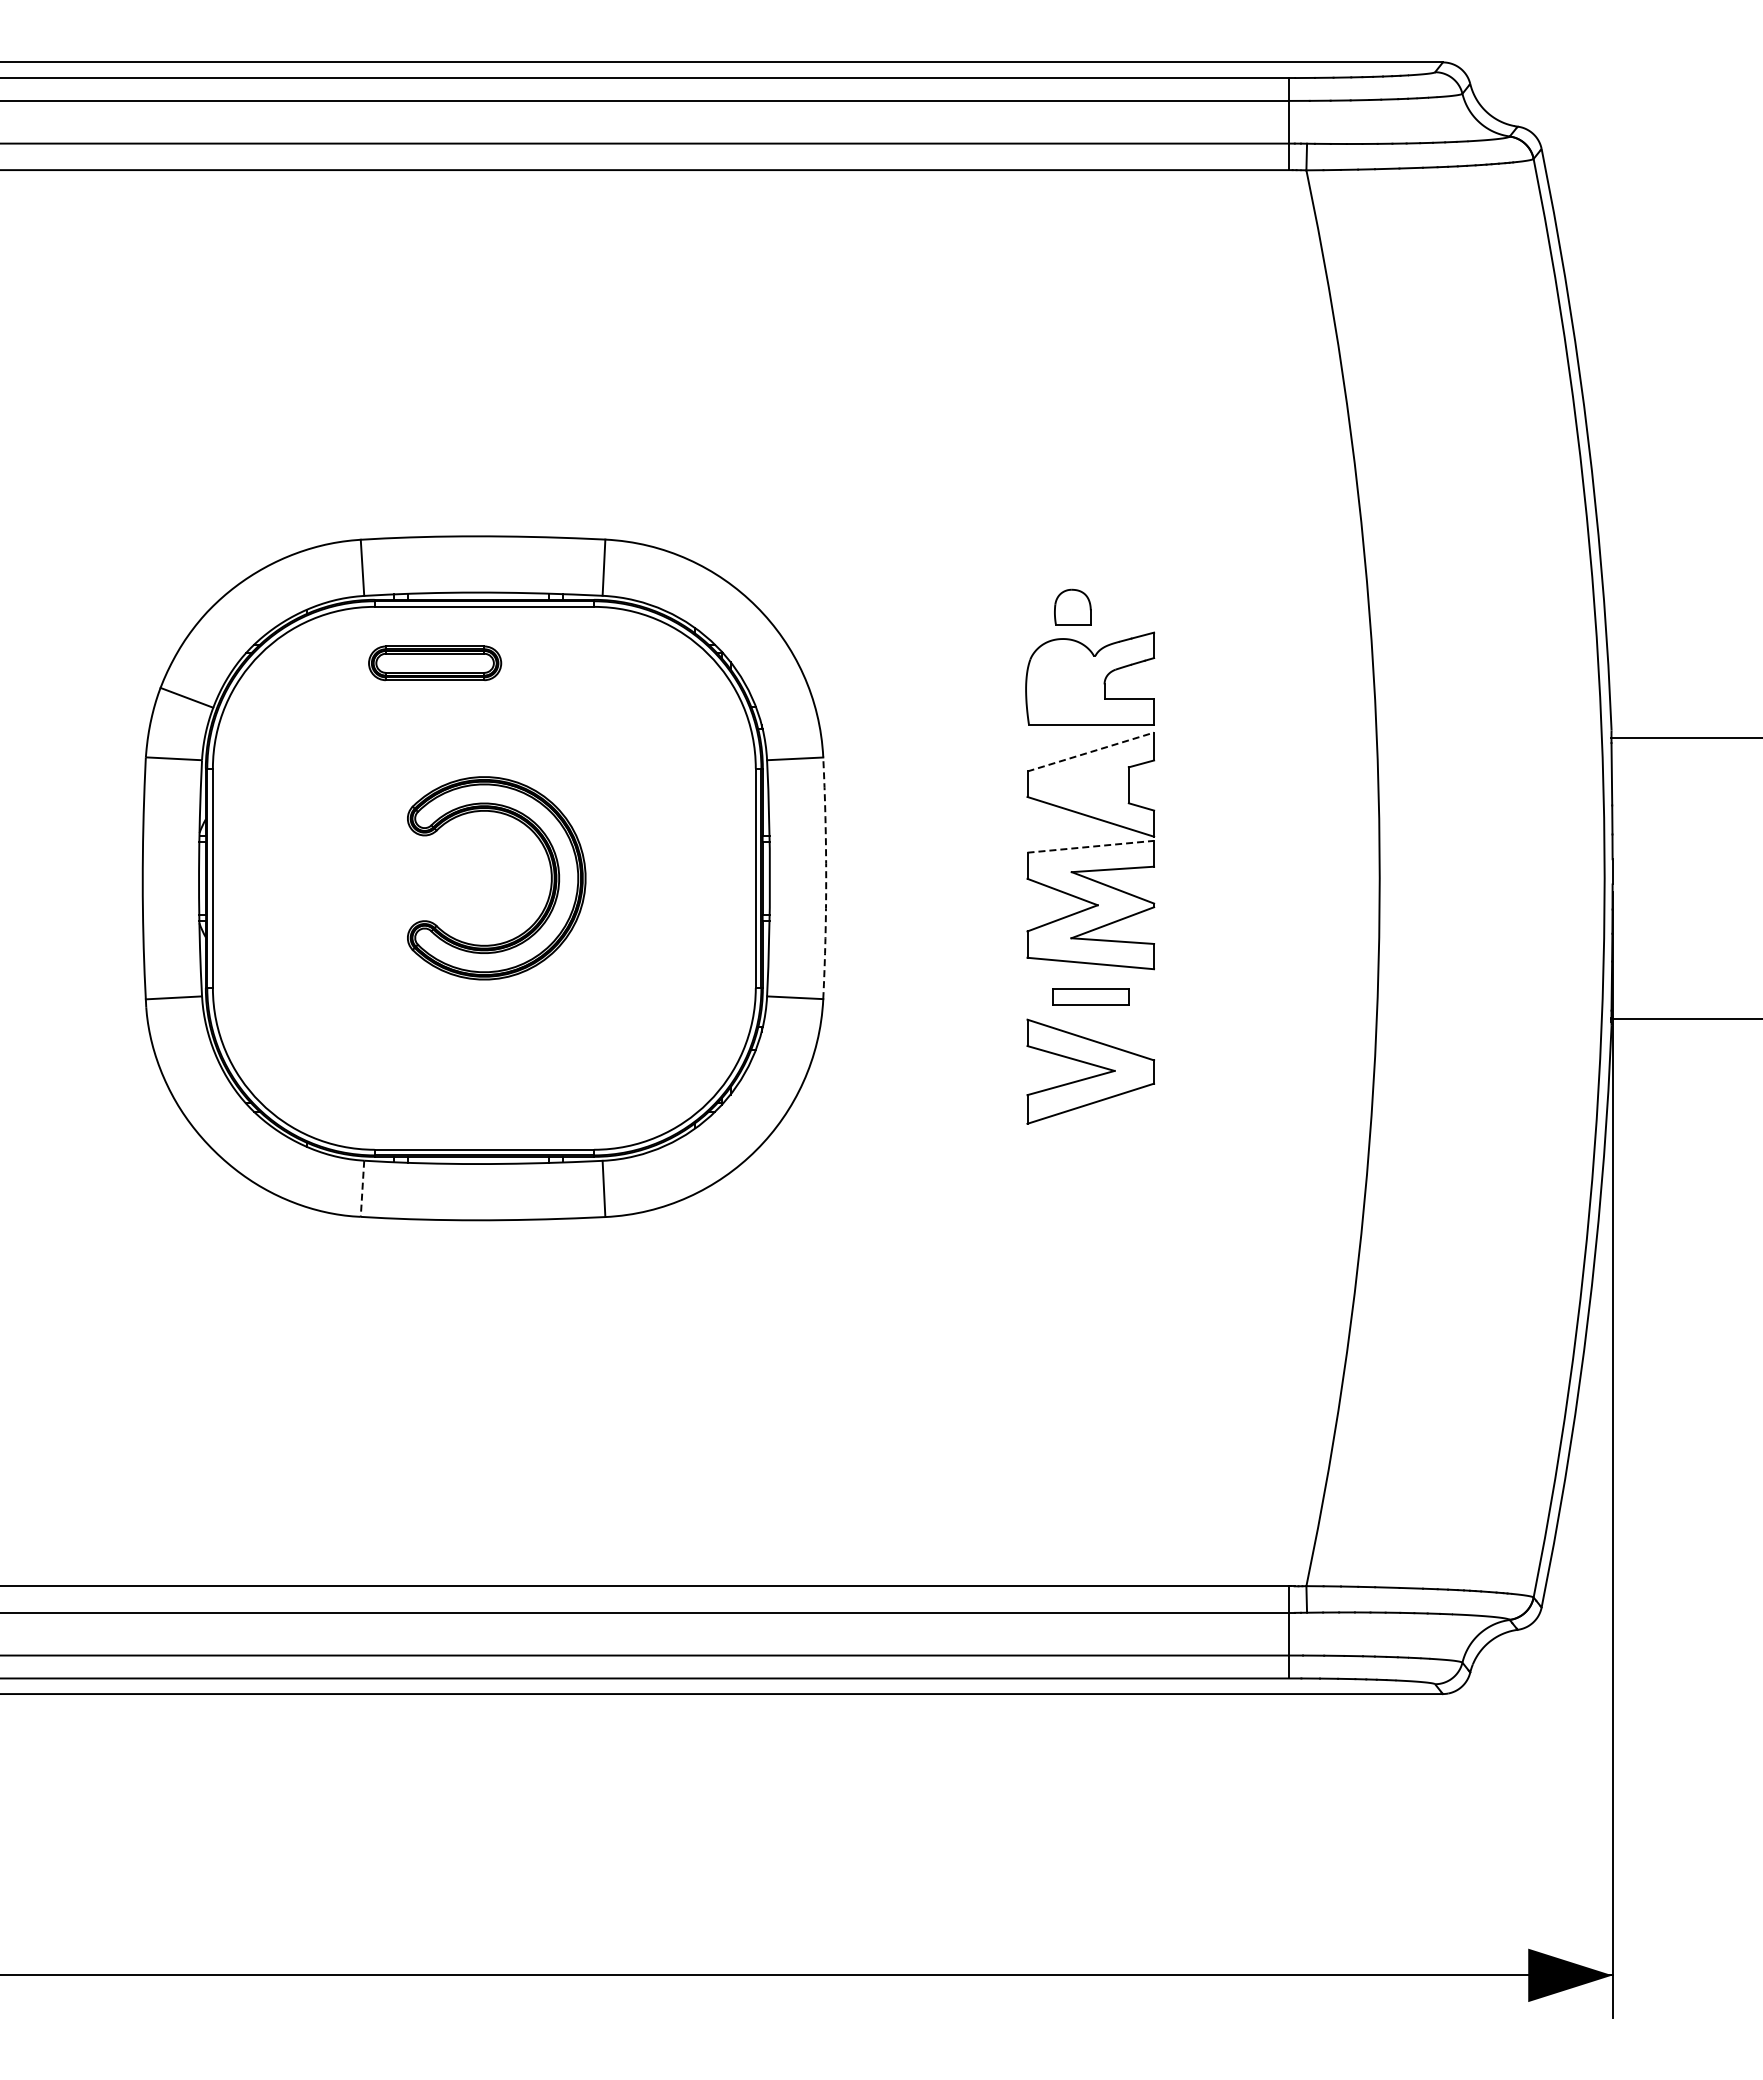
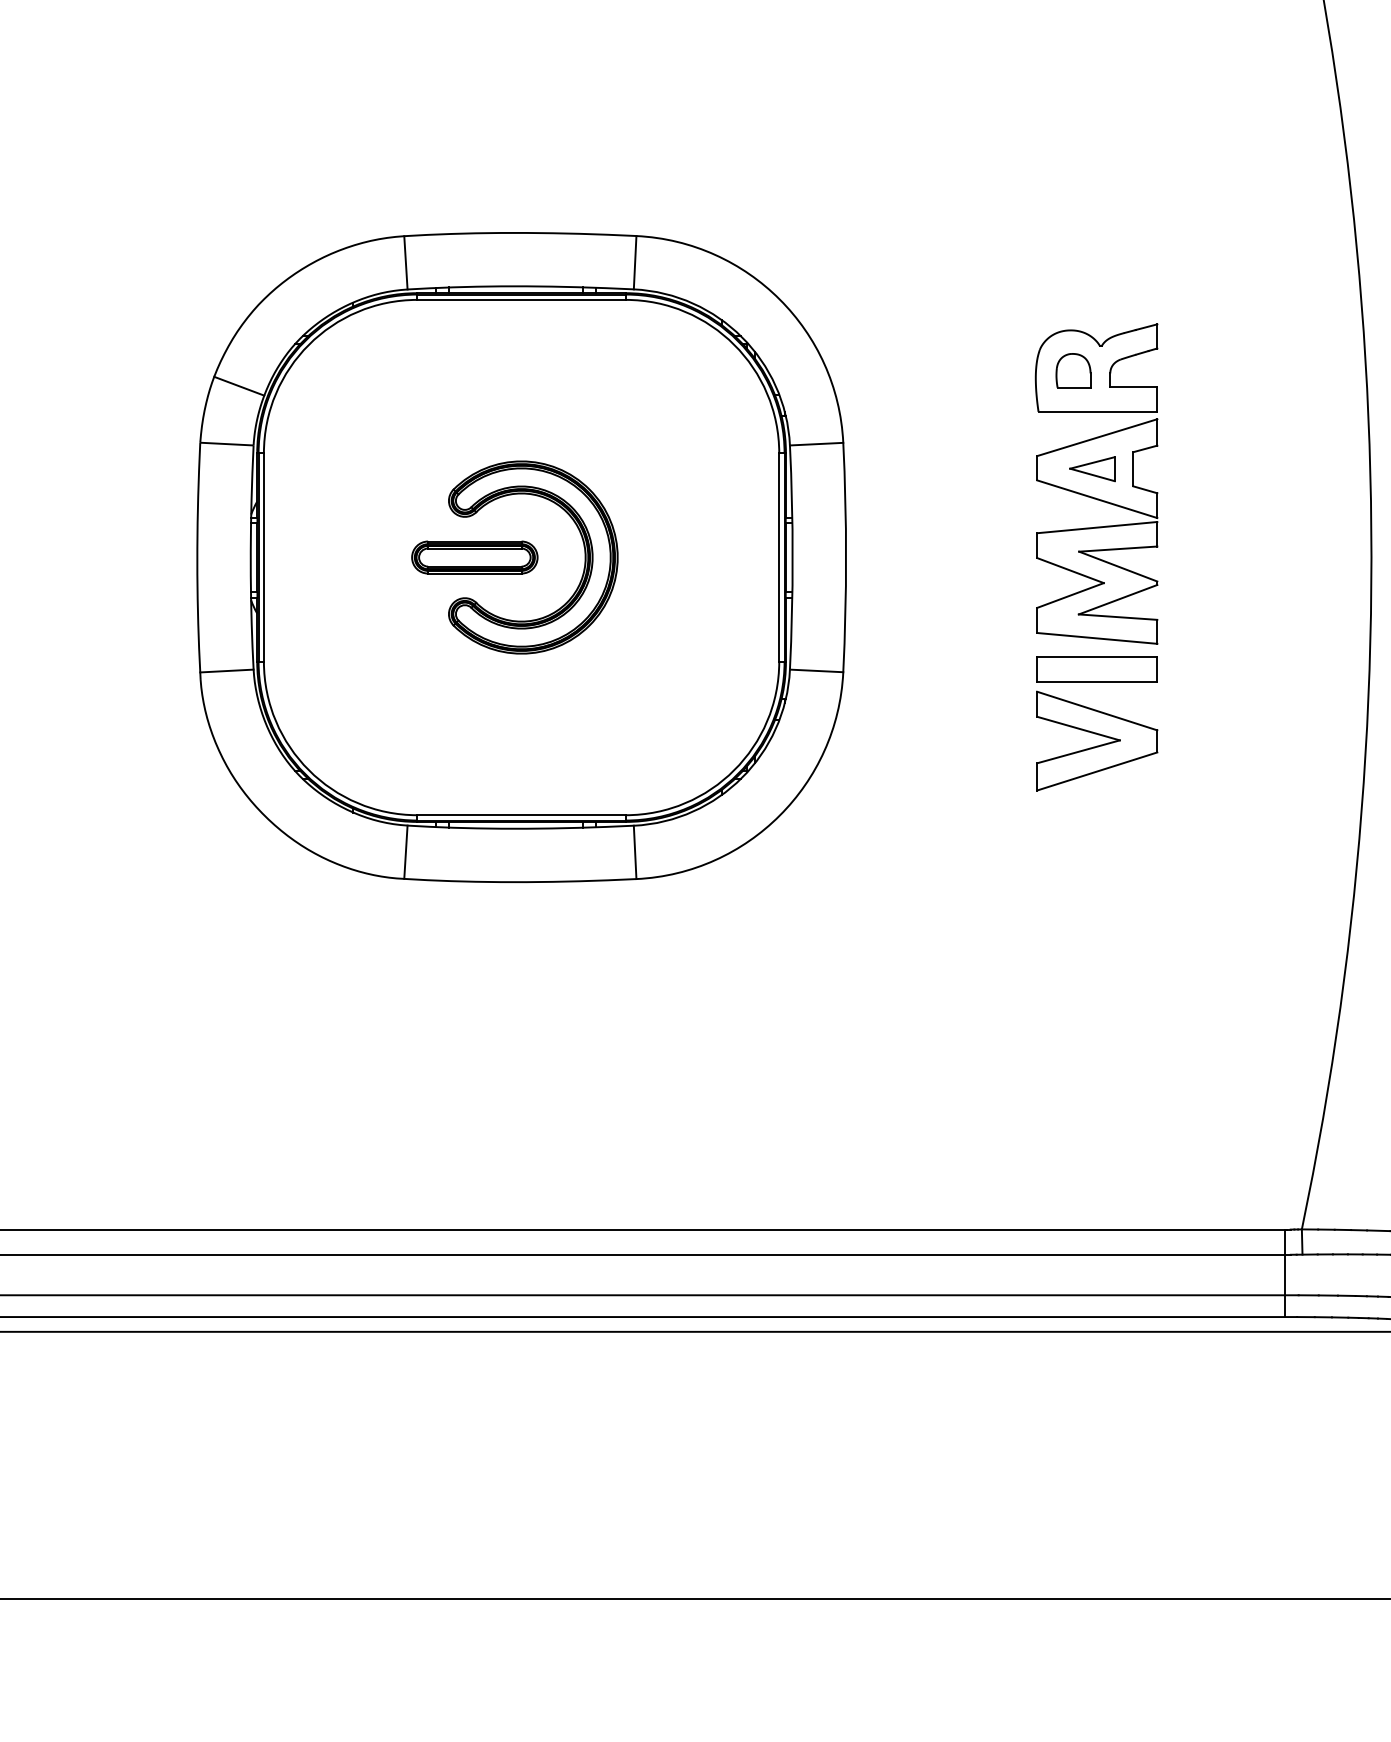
part: (1072, 606) -> (1073, 369), moved
part: (435, 663) -> (475, 557), moved
line: (1091, 751) -> (1097, 437), dashed -> solid
part: (1085, 784) -> (1092, 468), added
line: (1090, 846) -> (1096, 527), dashed -> solid
arc: (826, 878) -> (846, 557), dashed -> solid
part: (1090, 996) -> (1096, 669), size x1.67
line: (362, 1189) -> (405, 852), dashed -> solid

